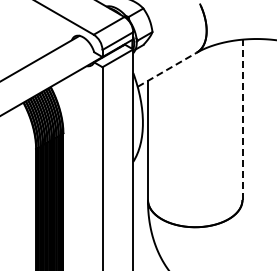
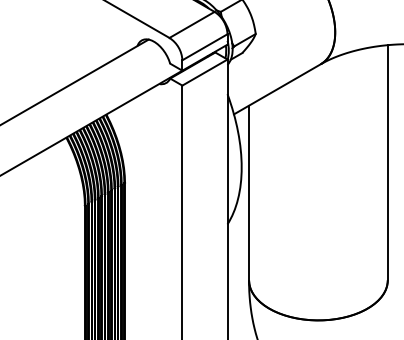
line: (167, 69) -> (277, 88), dashed -> solid
line: (242, 119) -> (387, 162), dashed -> solid

